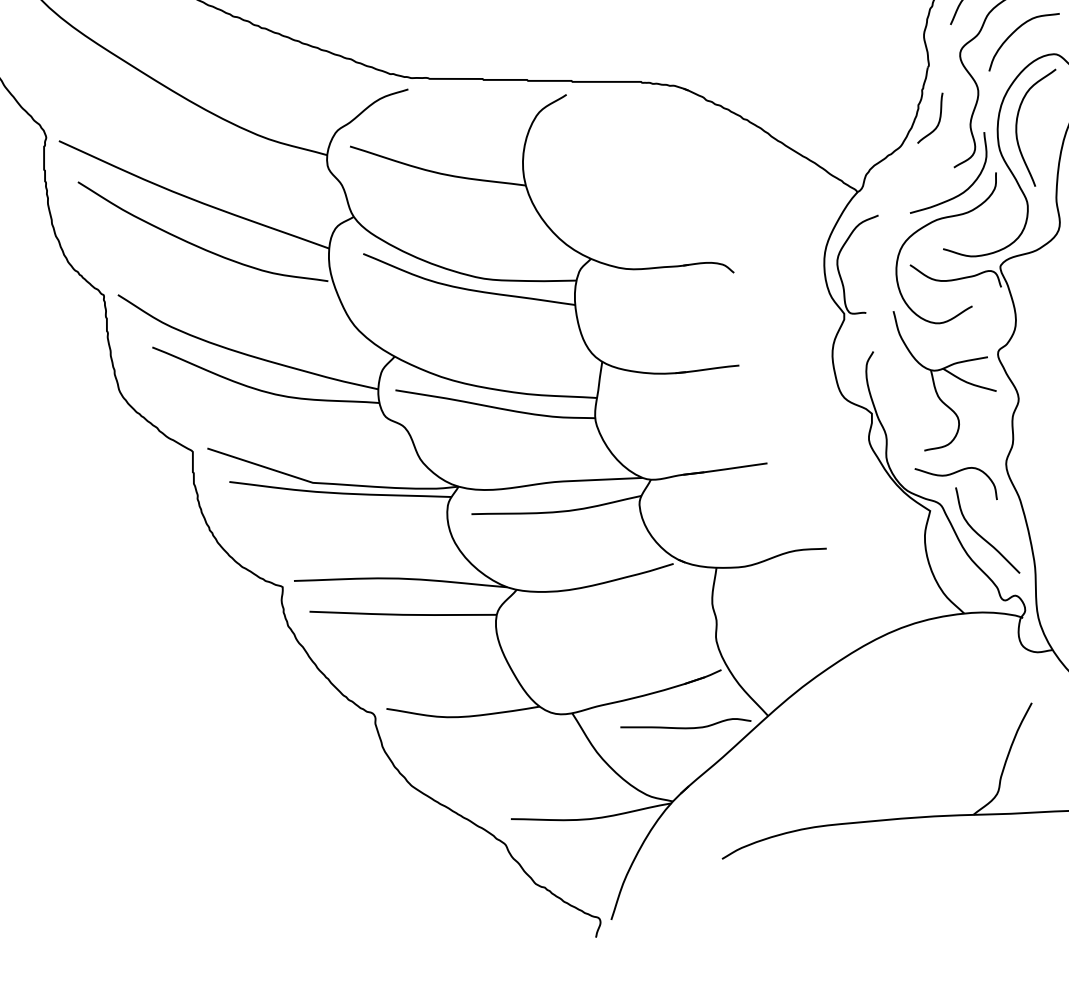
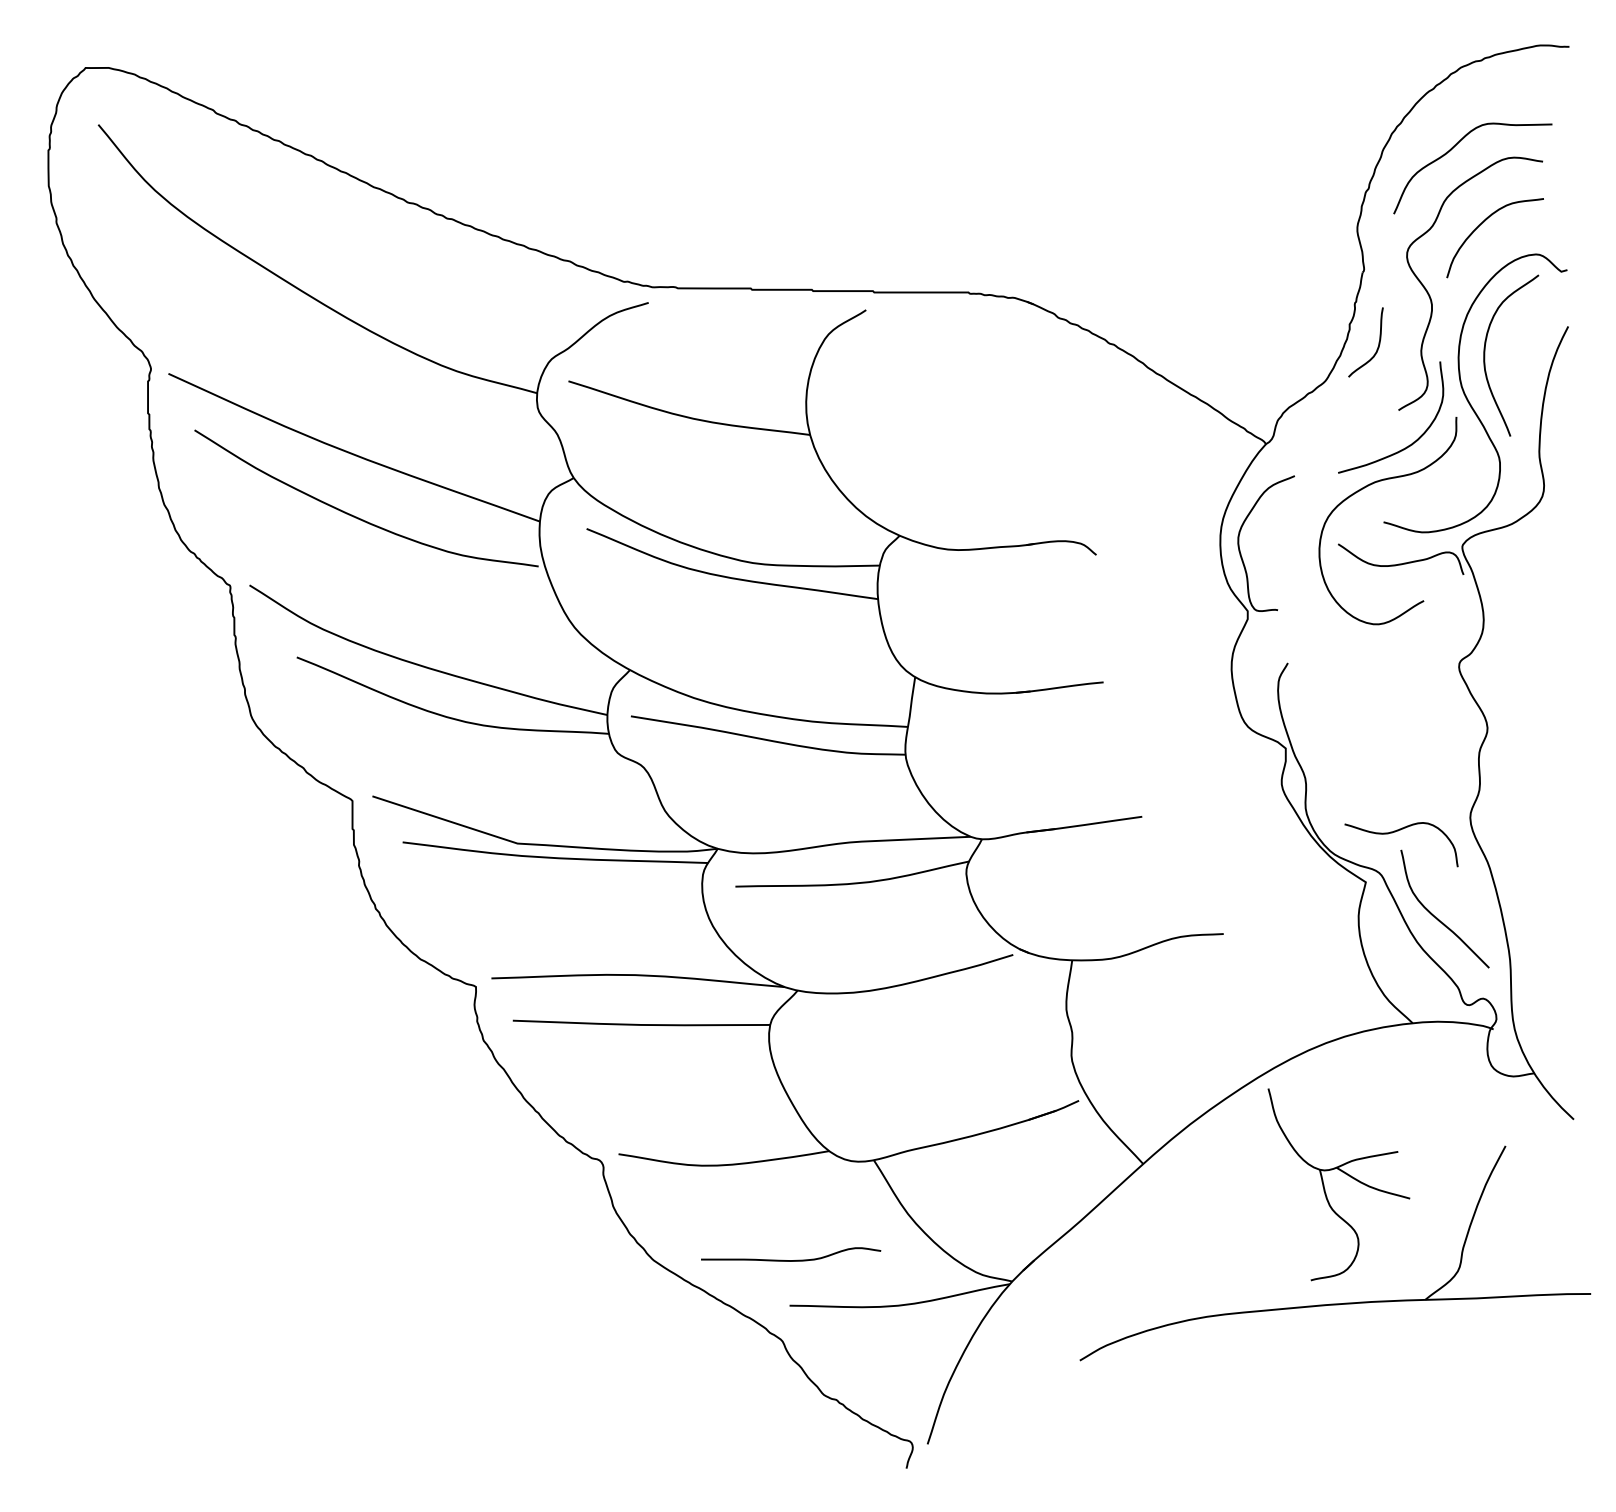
part: (949, 373) -> (1345, 1174), moved
curve: (686, 728) -> (791, 1260), moved

